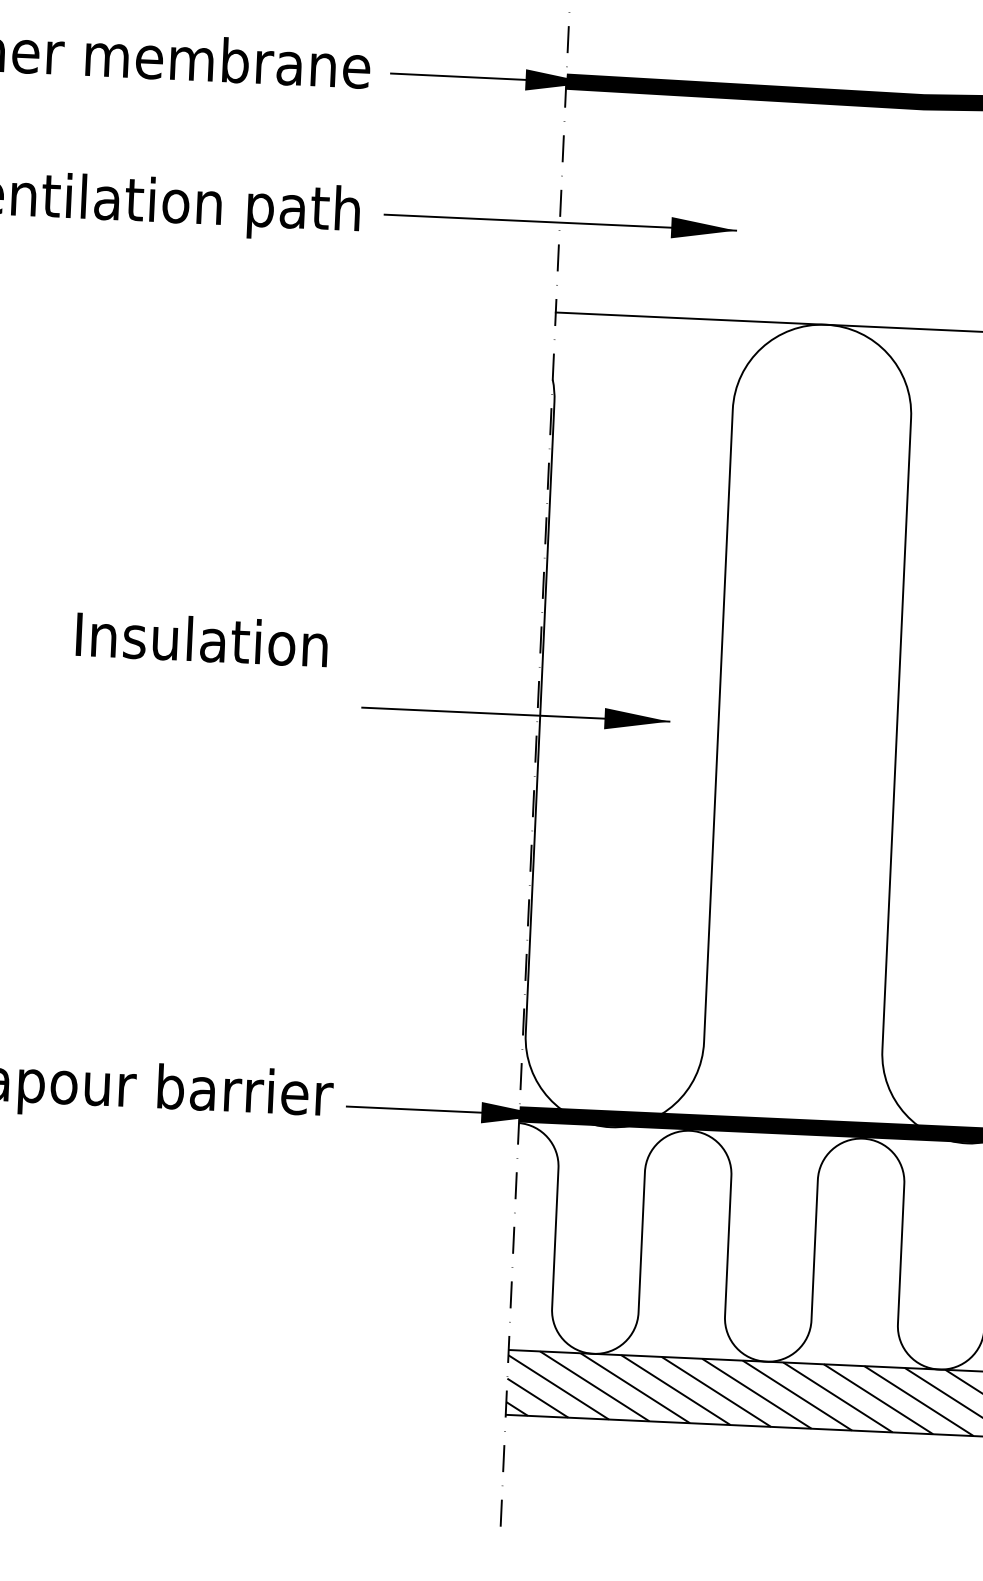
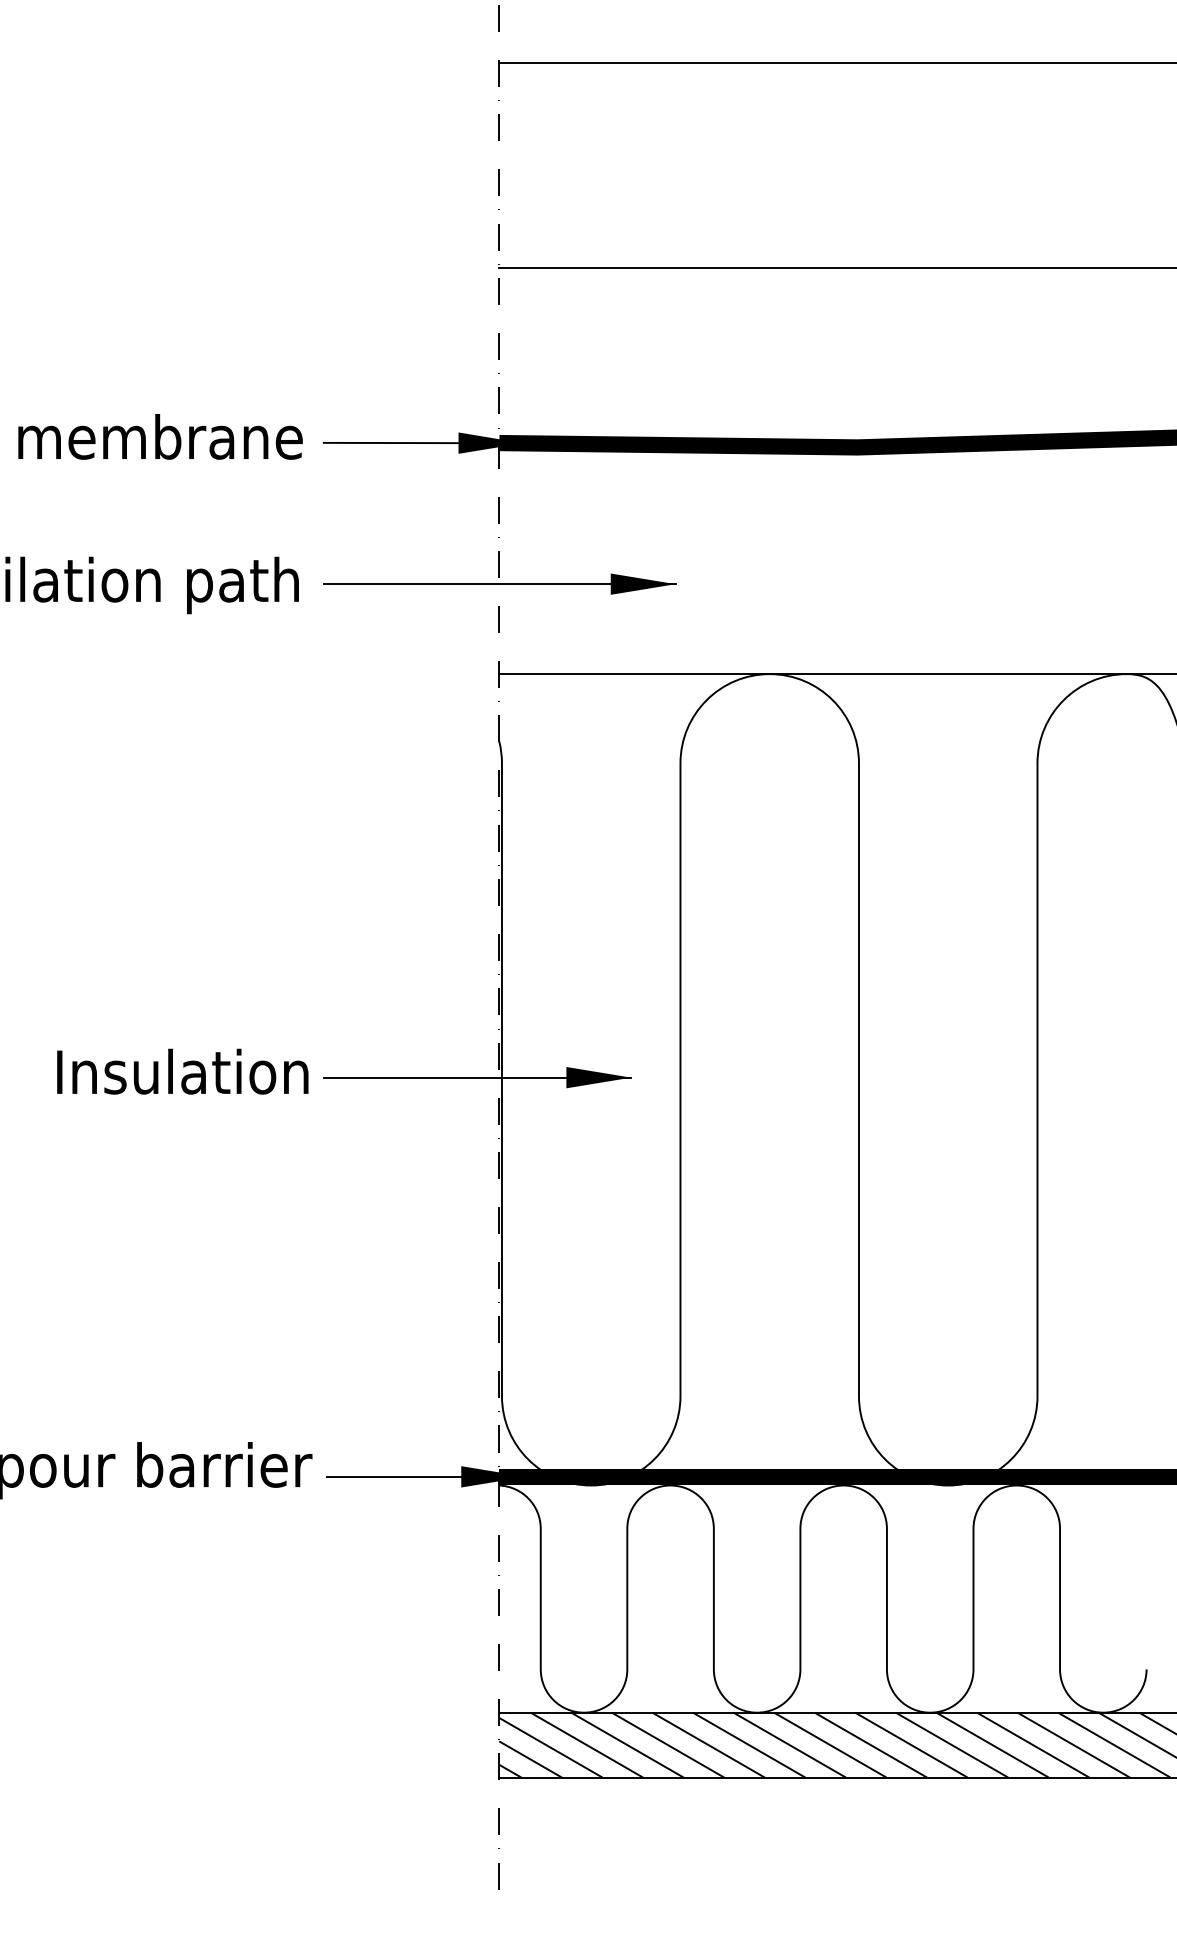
text: (201, 639) -> (182, 1071), moved

